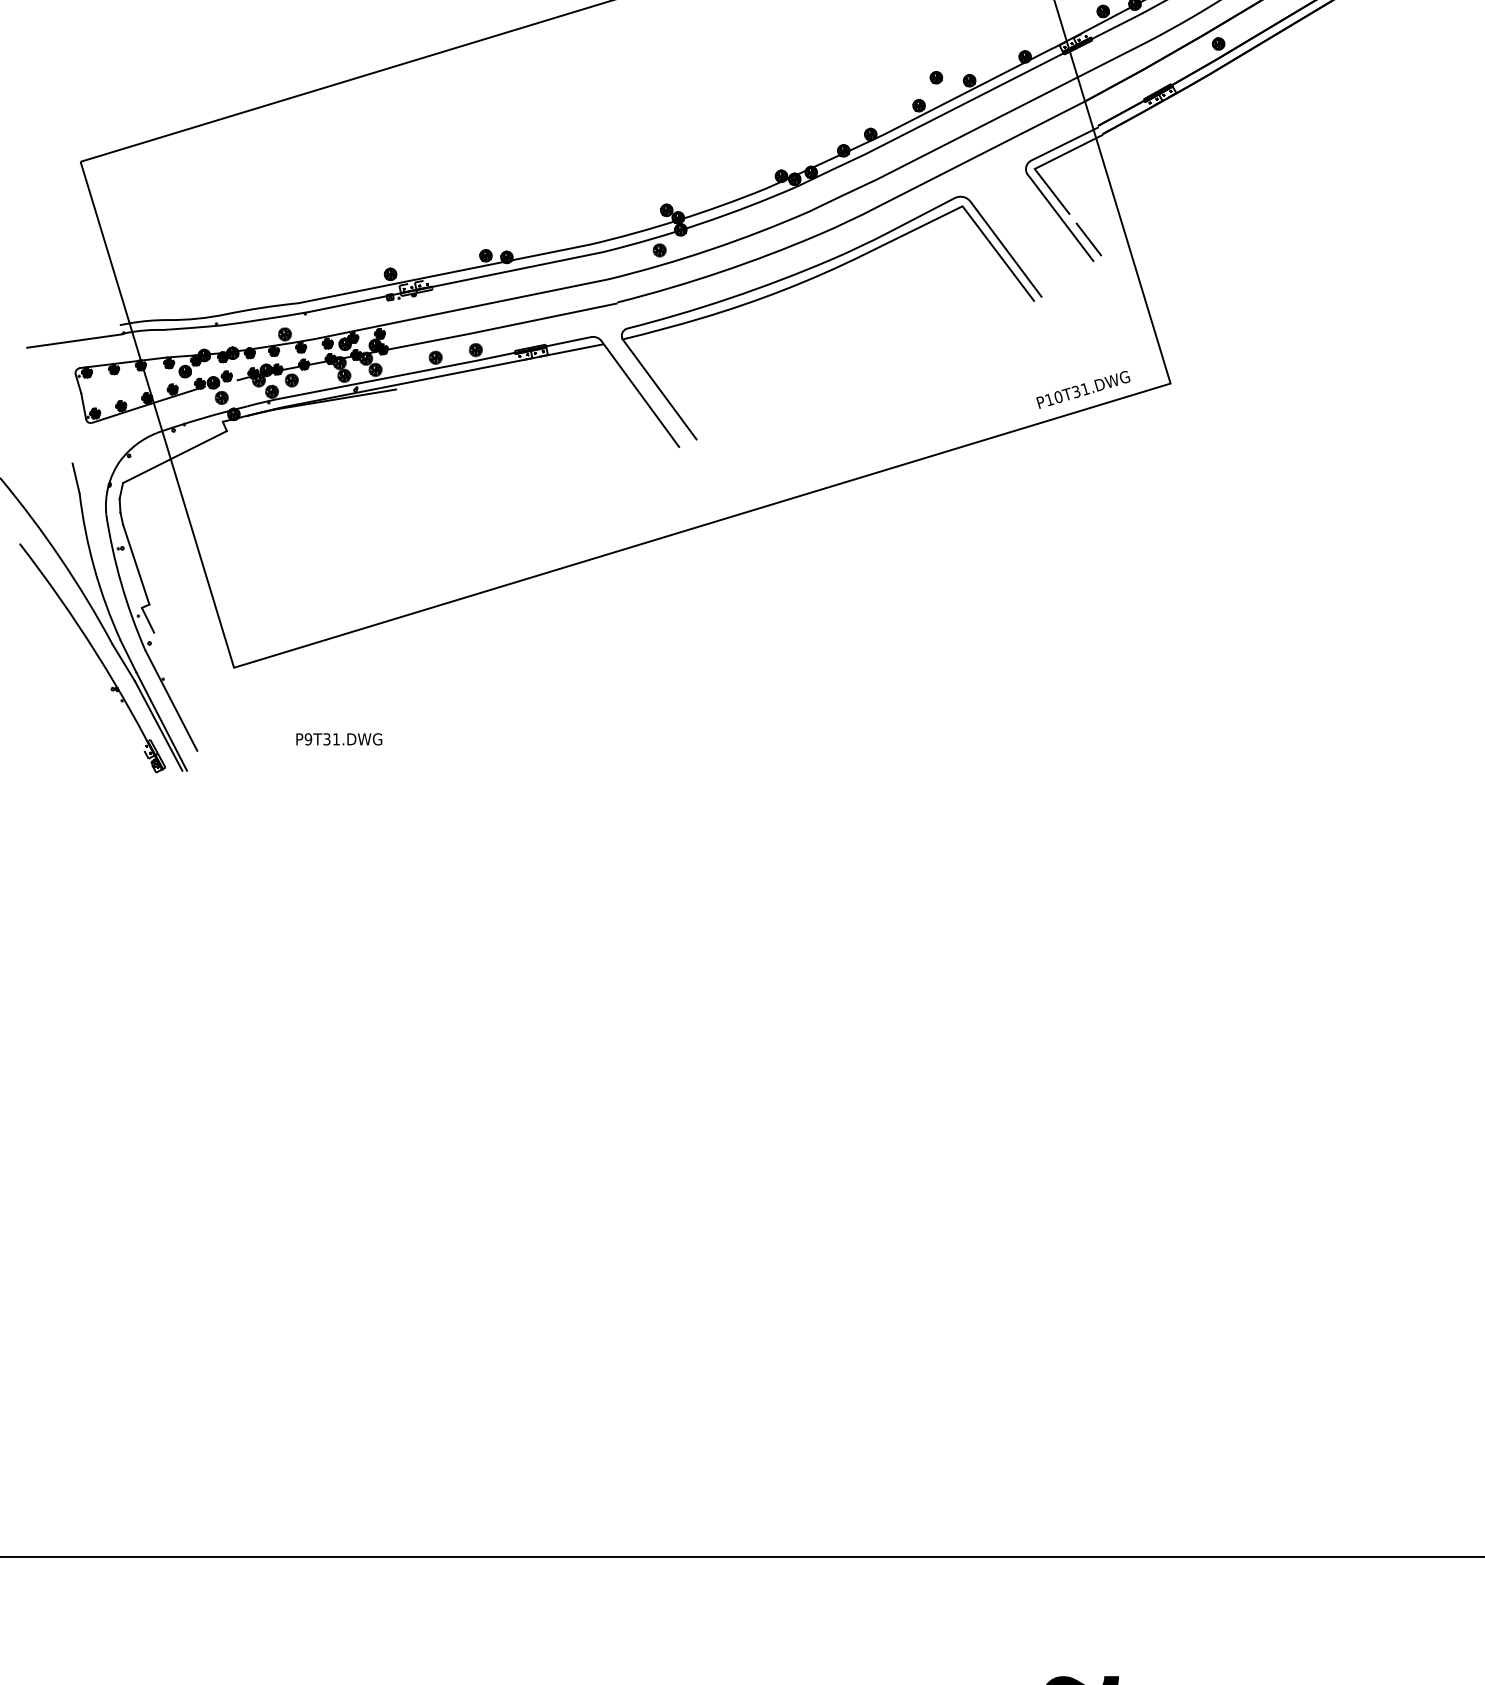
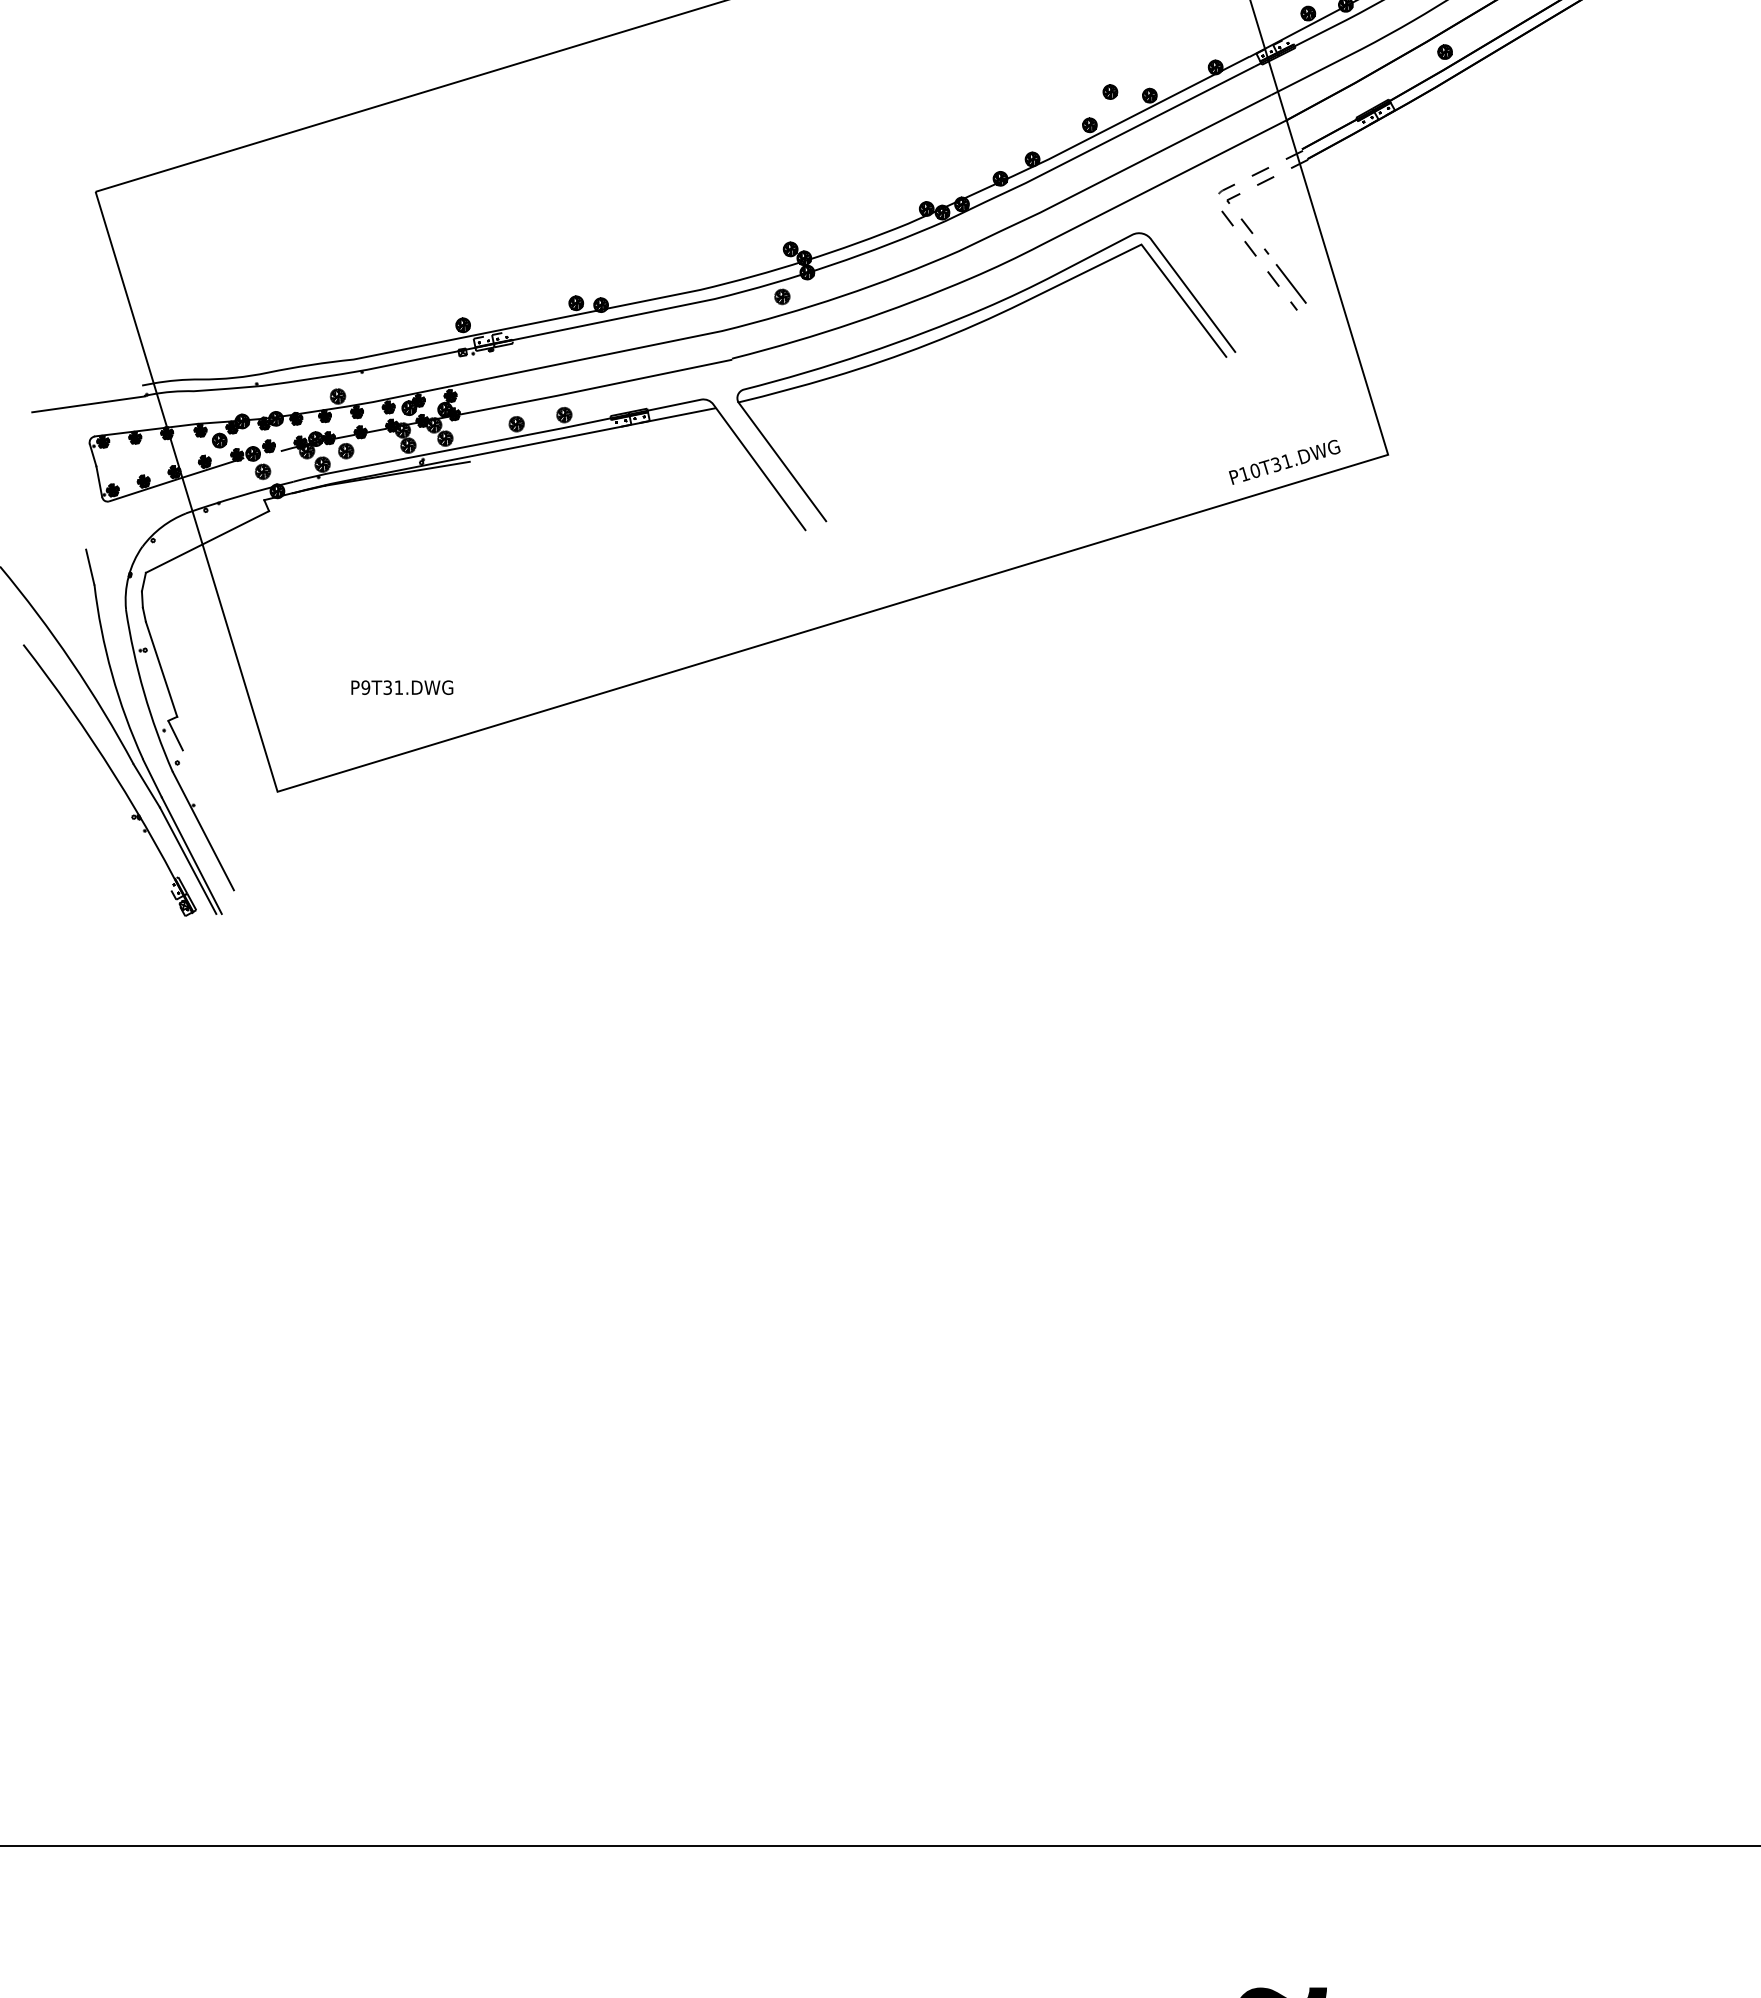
line: (1041, 164) -> (1235, 195), solid -> dashed
line: (1030, 178) -> (1222, 211), solid -> dashed
text: (339, 739) -> (402, 687), moved

